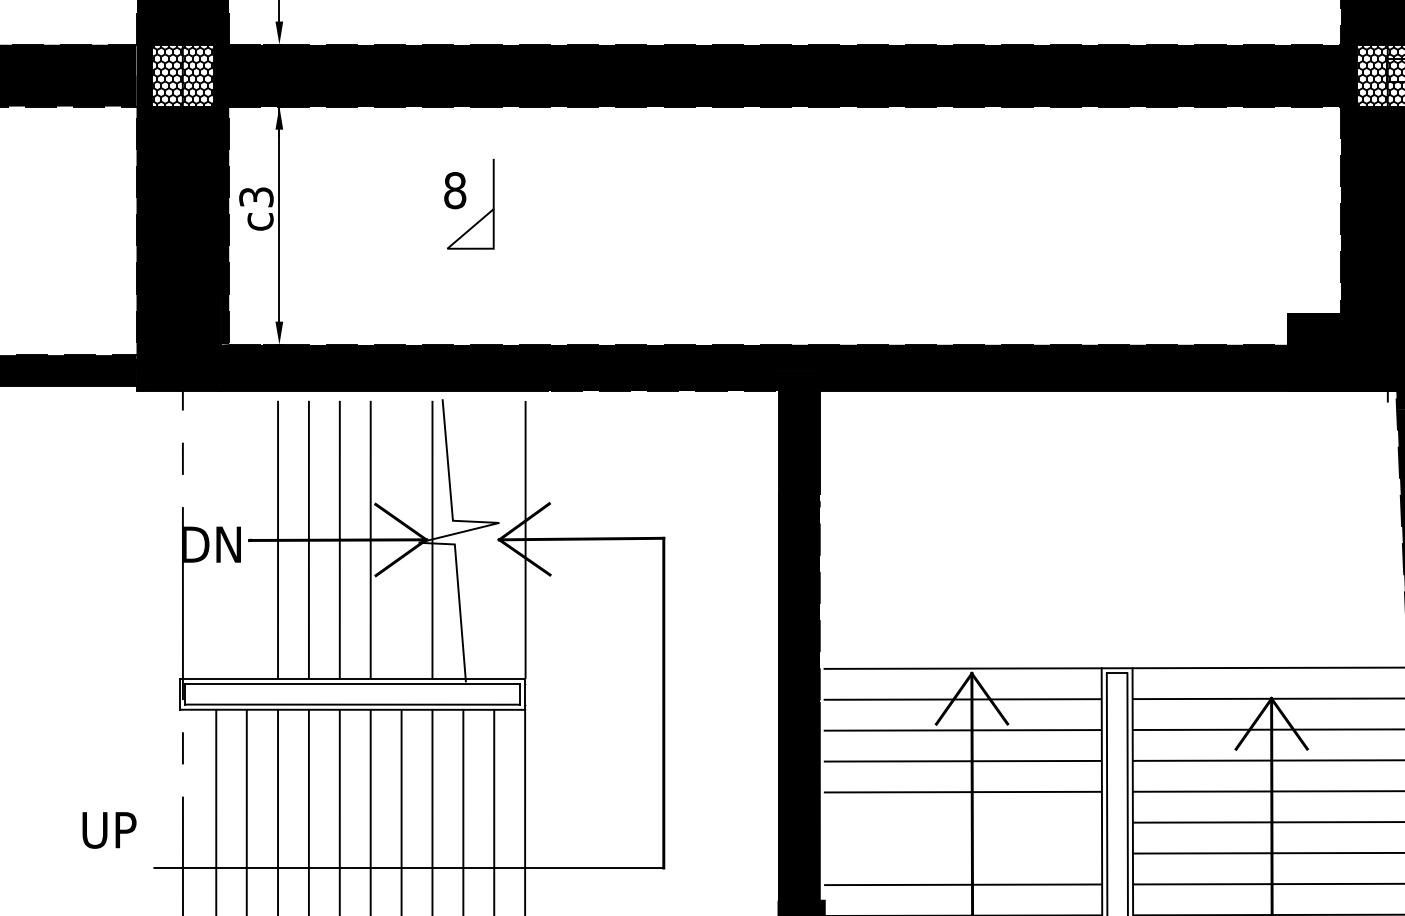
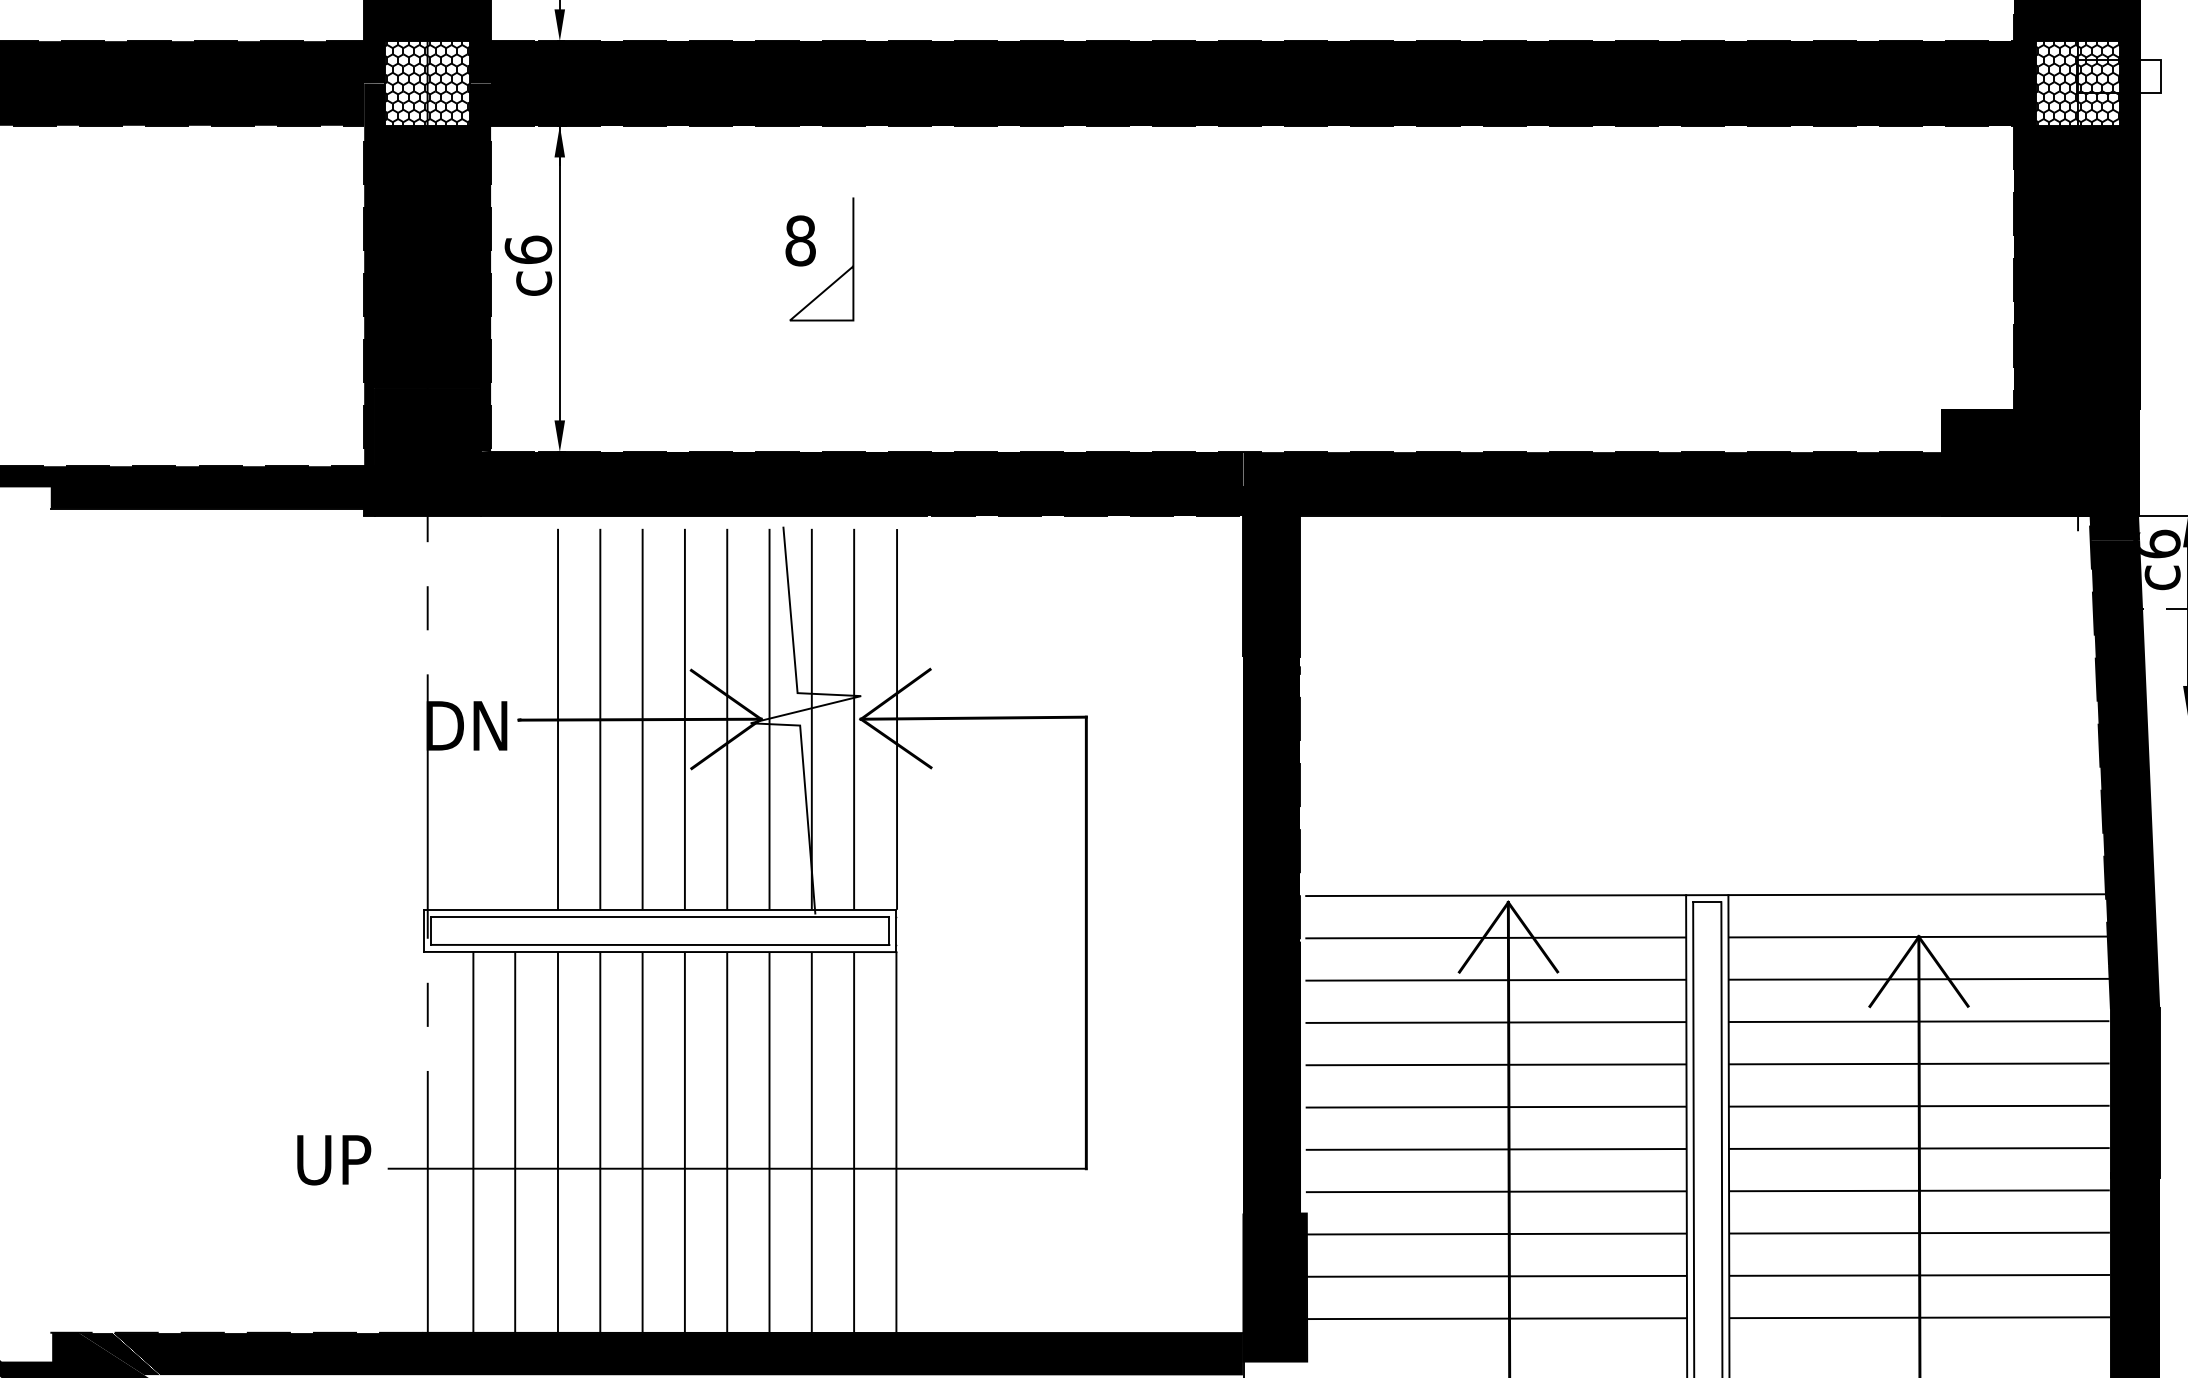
text: (256, 196) -> (528, 249), c3 -> c6
line: (401, 539) -> (727, 718), added
line: (463, 539) -> (811, 718), added
line: (494, 539) -> (854, 718), added
line: (962, 822) -> (1495, 1106), added
text: (109, 830) -> (334, 1160), moved
line: (962, 853) -> (1495, 1149), added

